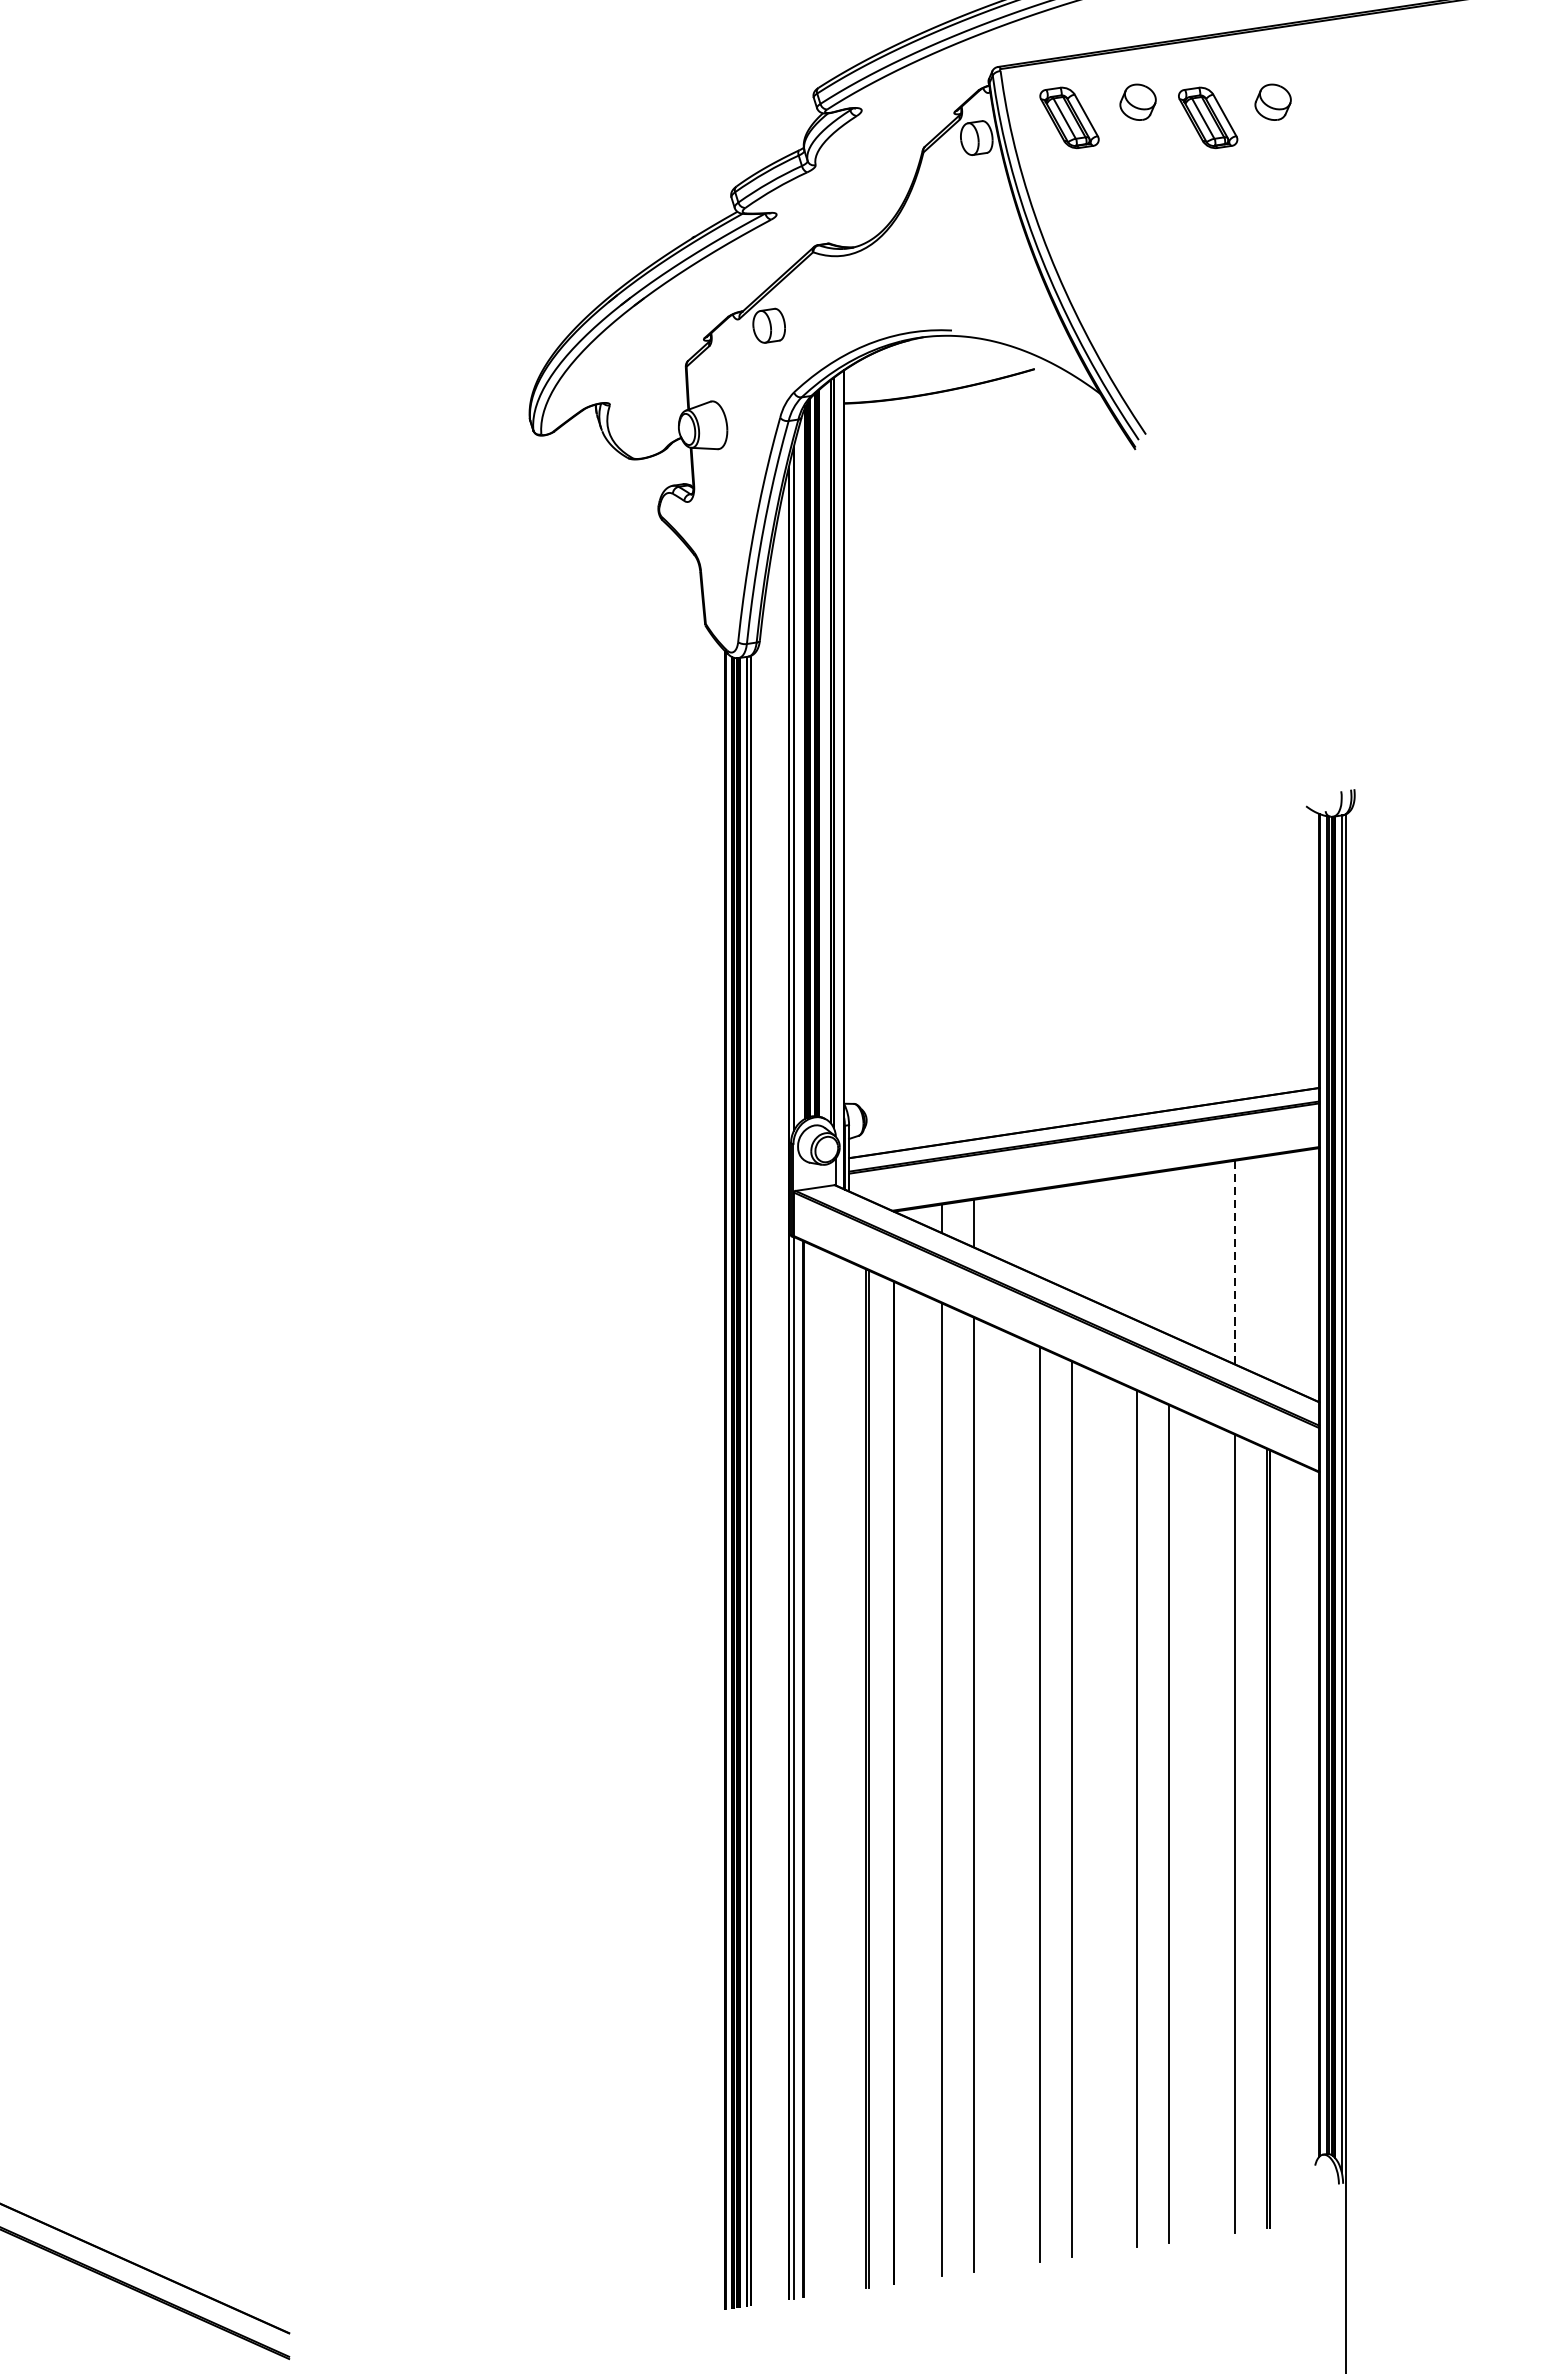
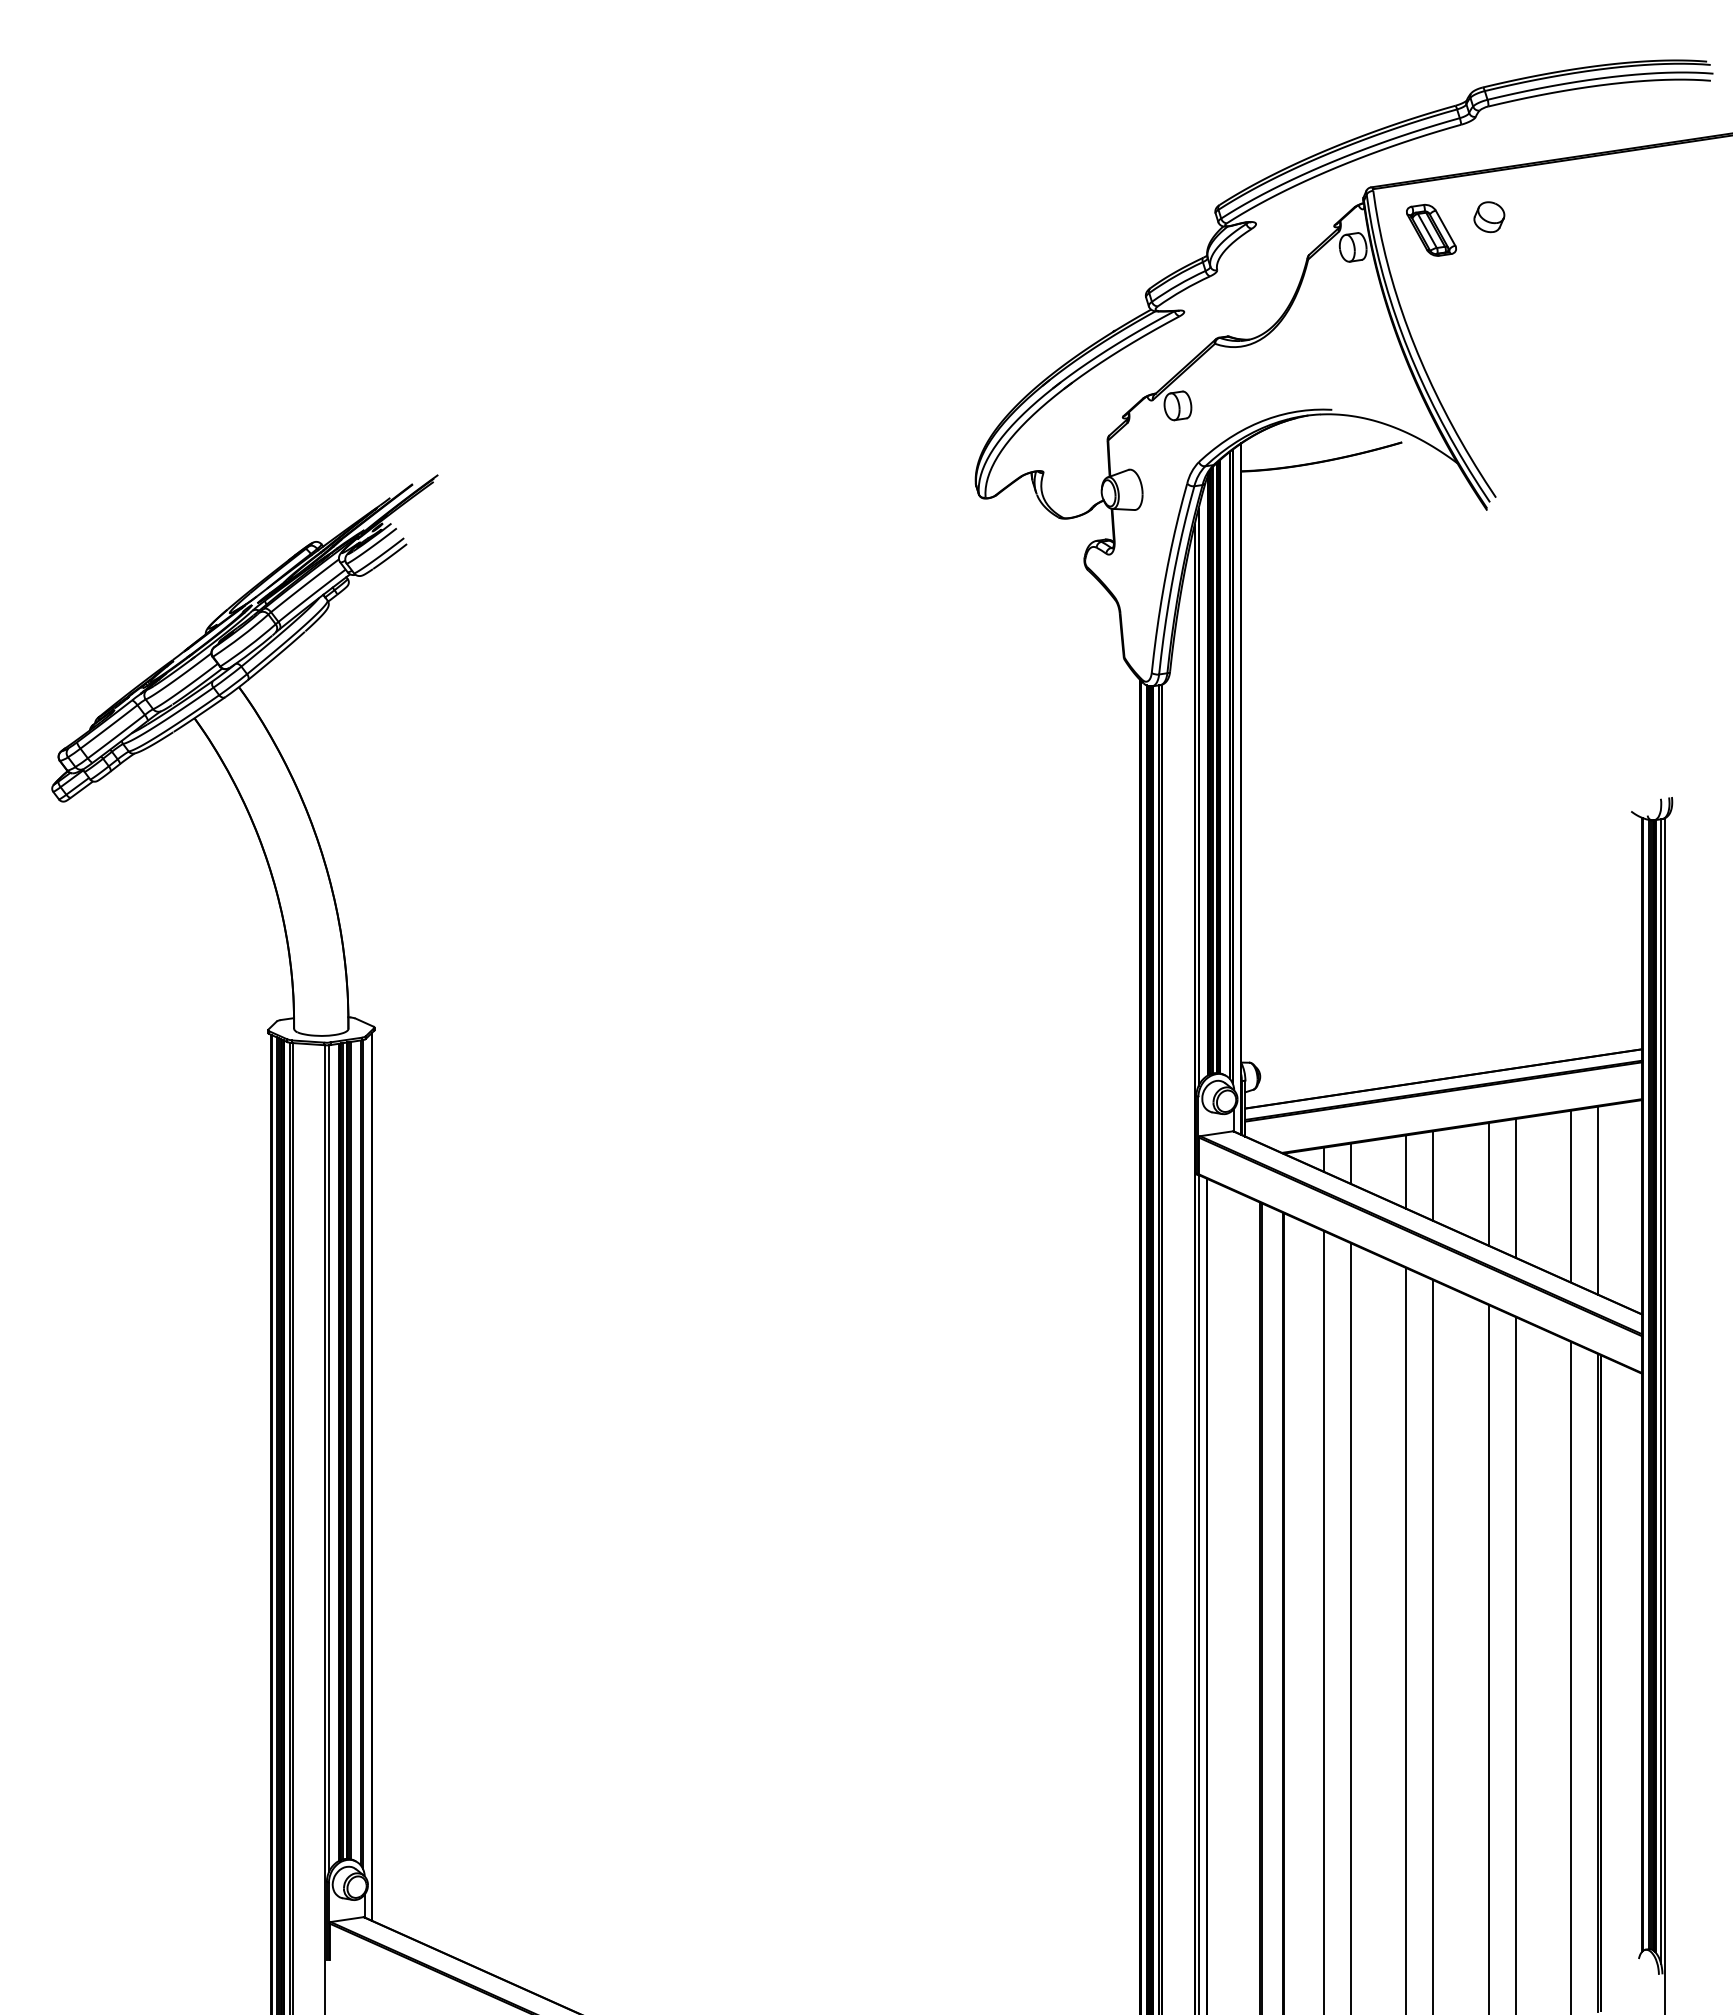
part: (1273, 102) -> (1603, 217), removed
part: (1208, 118) -> (1548, 230), removed
line: (1039, 1232) -> (1406, 1171), added
line: (1071, 1237) -> (1433, 1175), added
line: (1137, 1248) -> (1488, 1184), added
line: (1169, 1251) -> (1515, 1187), added
line: (1234, 1262) -> (1570, 1196), dashed -> solid
line: (1266, 1267) -> (1597, 1200), added

